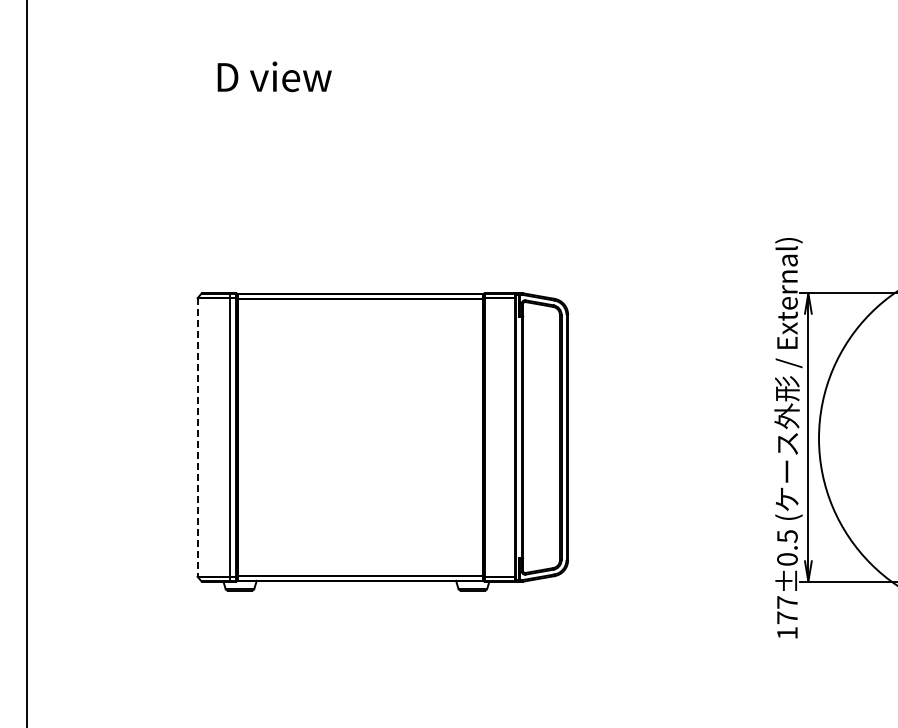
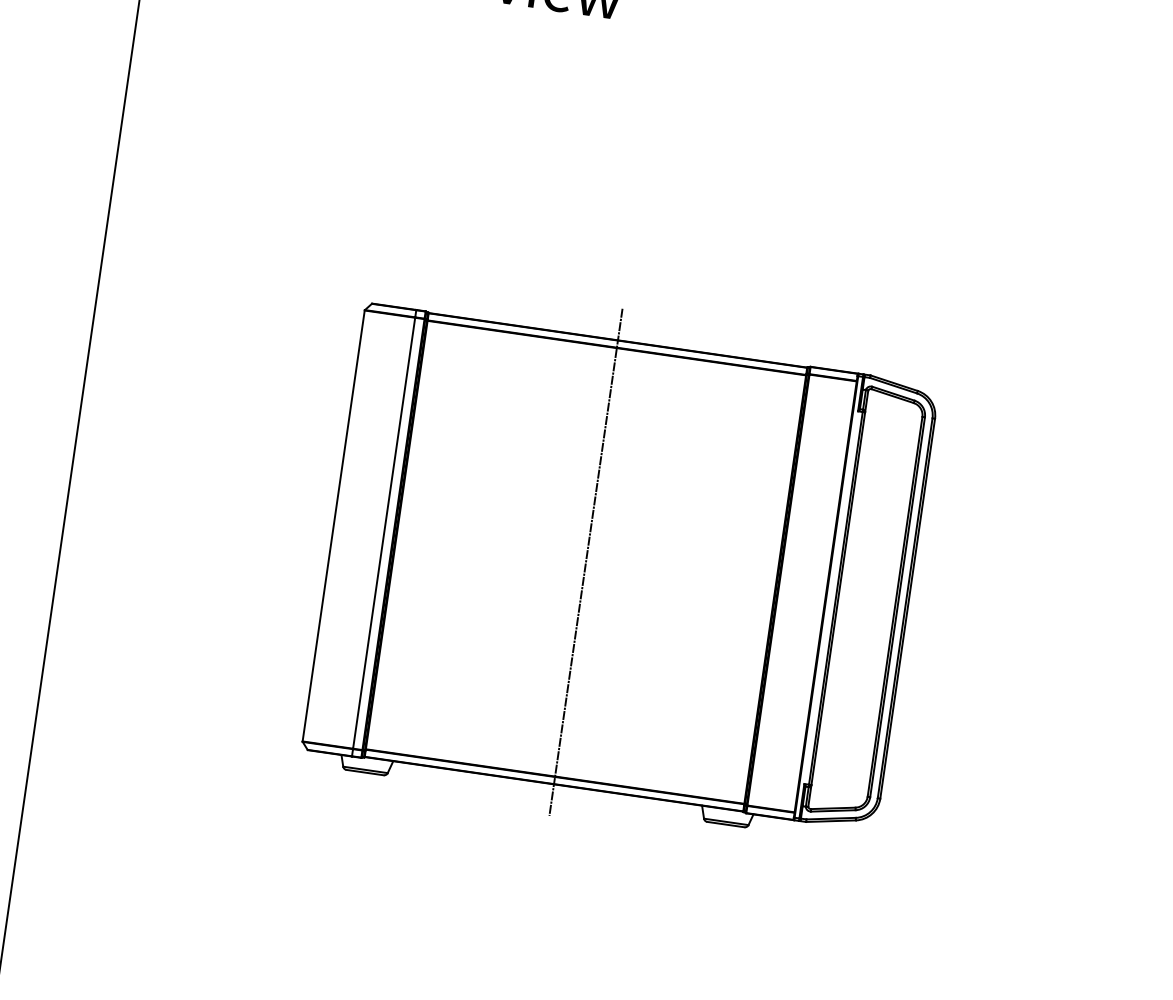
line: (360, 437) -> (586, 562), added
line: (197, 438) -> (333, 527), dashed -> solid

